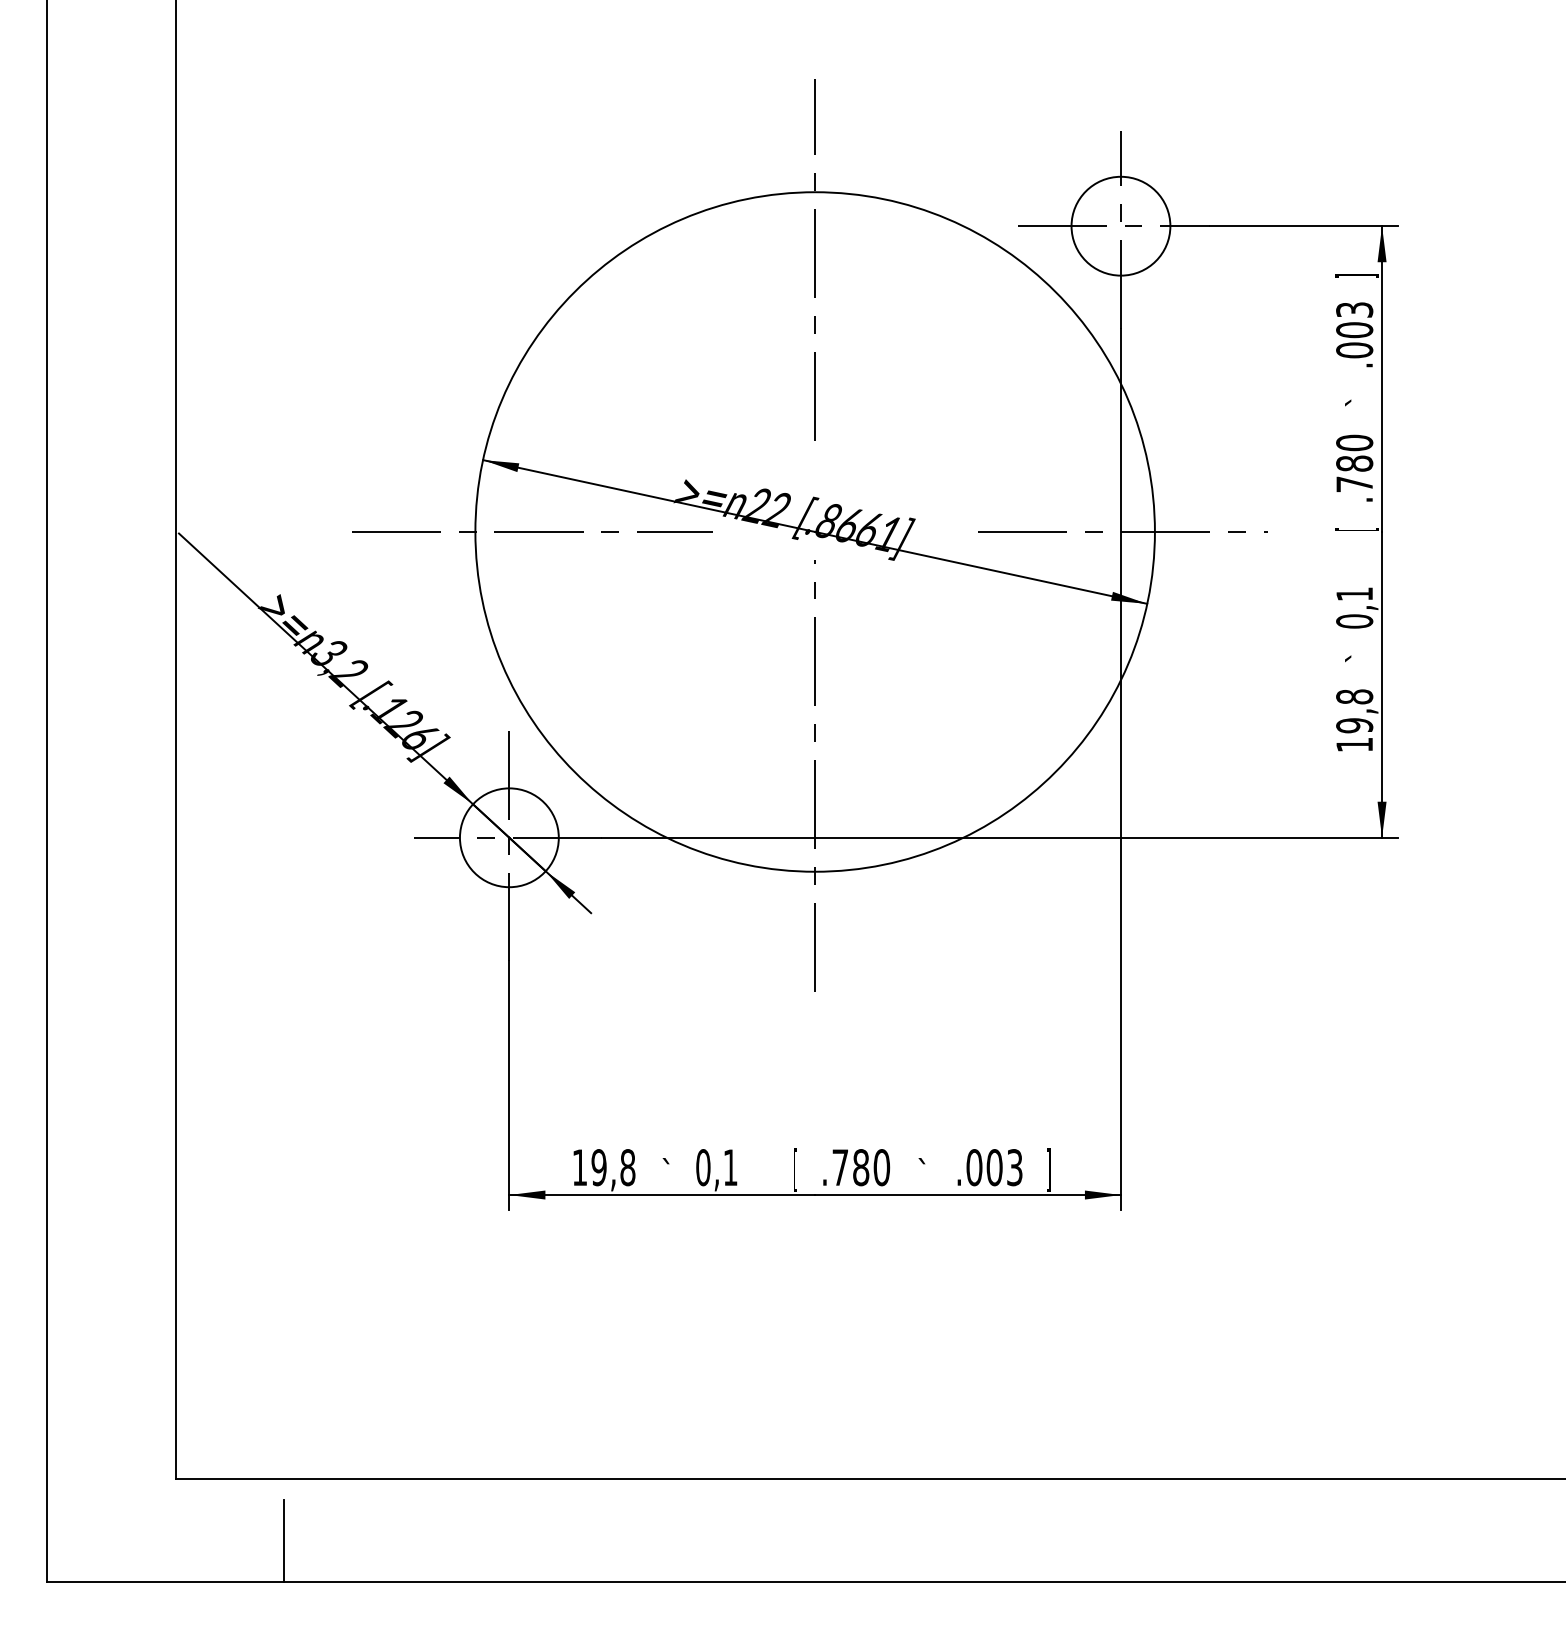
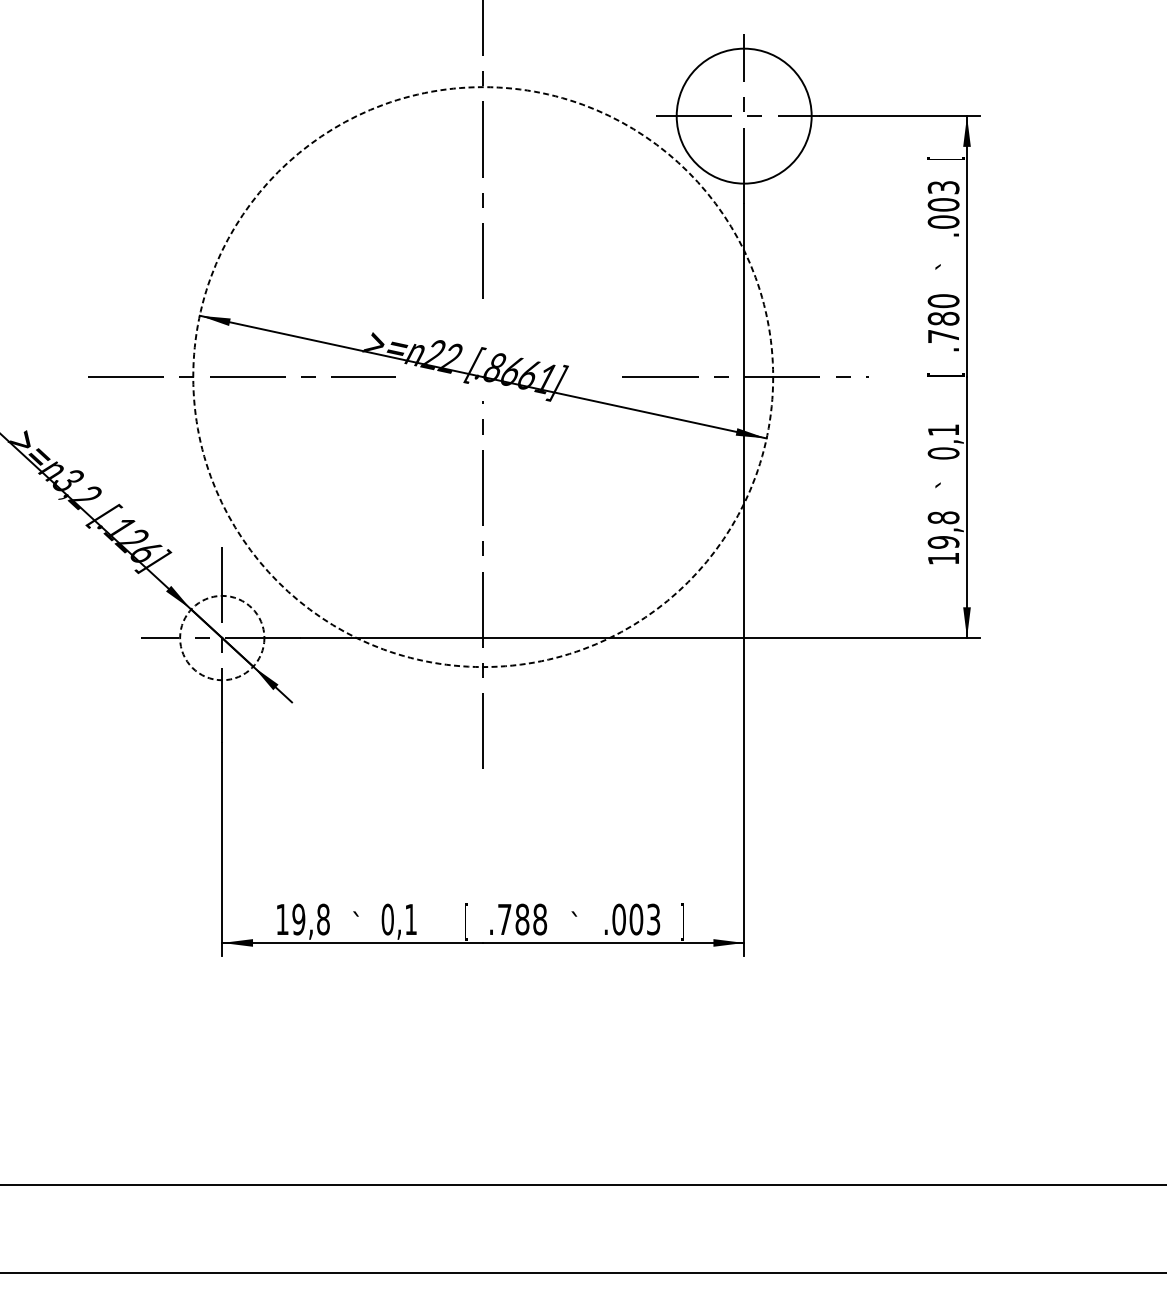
circle: (1120, 225) -> (743, 115), size x1.6
text: (1357, 275) -> (946, 158), ] -> [
circle: (814, 531) -> (482, 376), solid -> dashed
circle: (508, 837) -> (221, 637), solid -> dashed
text: (881, 1167) -> (539, 919), .780 -> .788
line: (283, 1540) -> (29, 1237), removed

